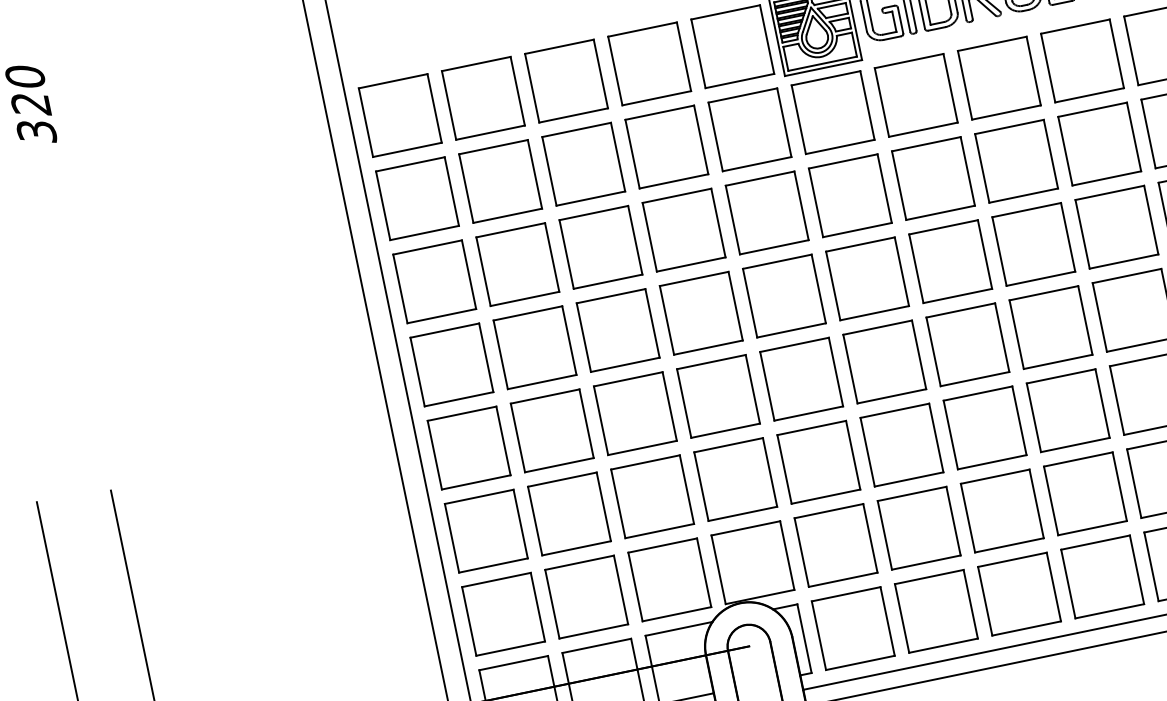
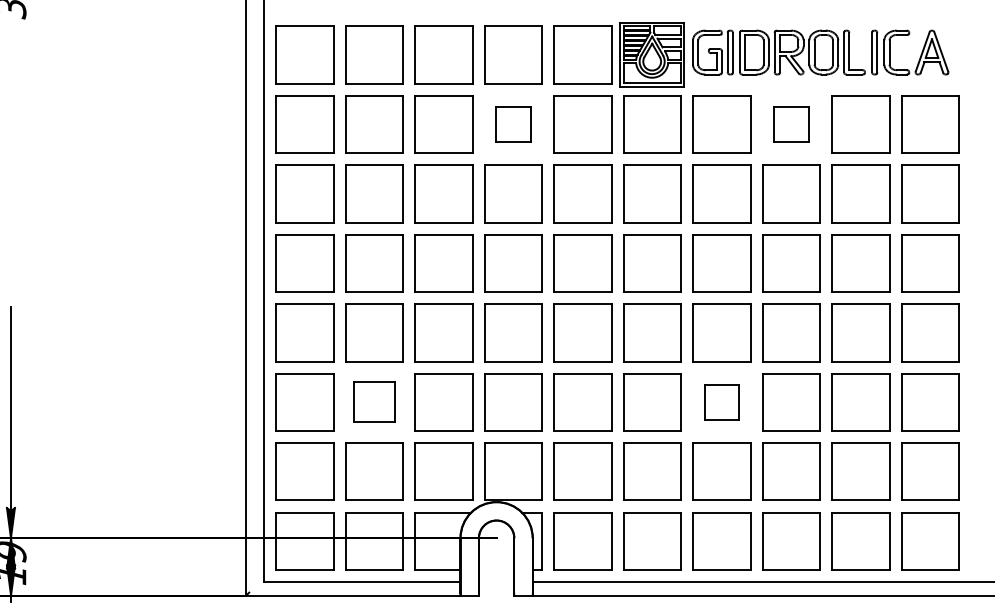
part: (999, 78) -> (791, 124), size x0.6
part: (666, 147) -> (513, 124), size x0.6
part: (984, 428) -> (721, 402), size x0.6
part: (569, 514) -> (374, 402), size x0.7

